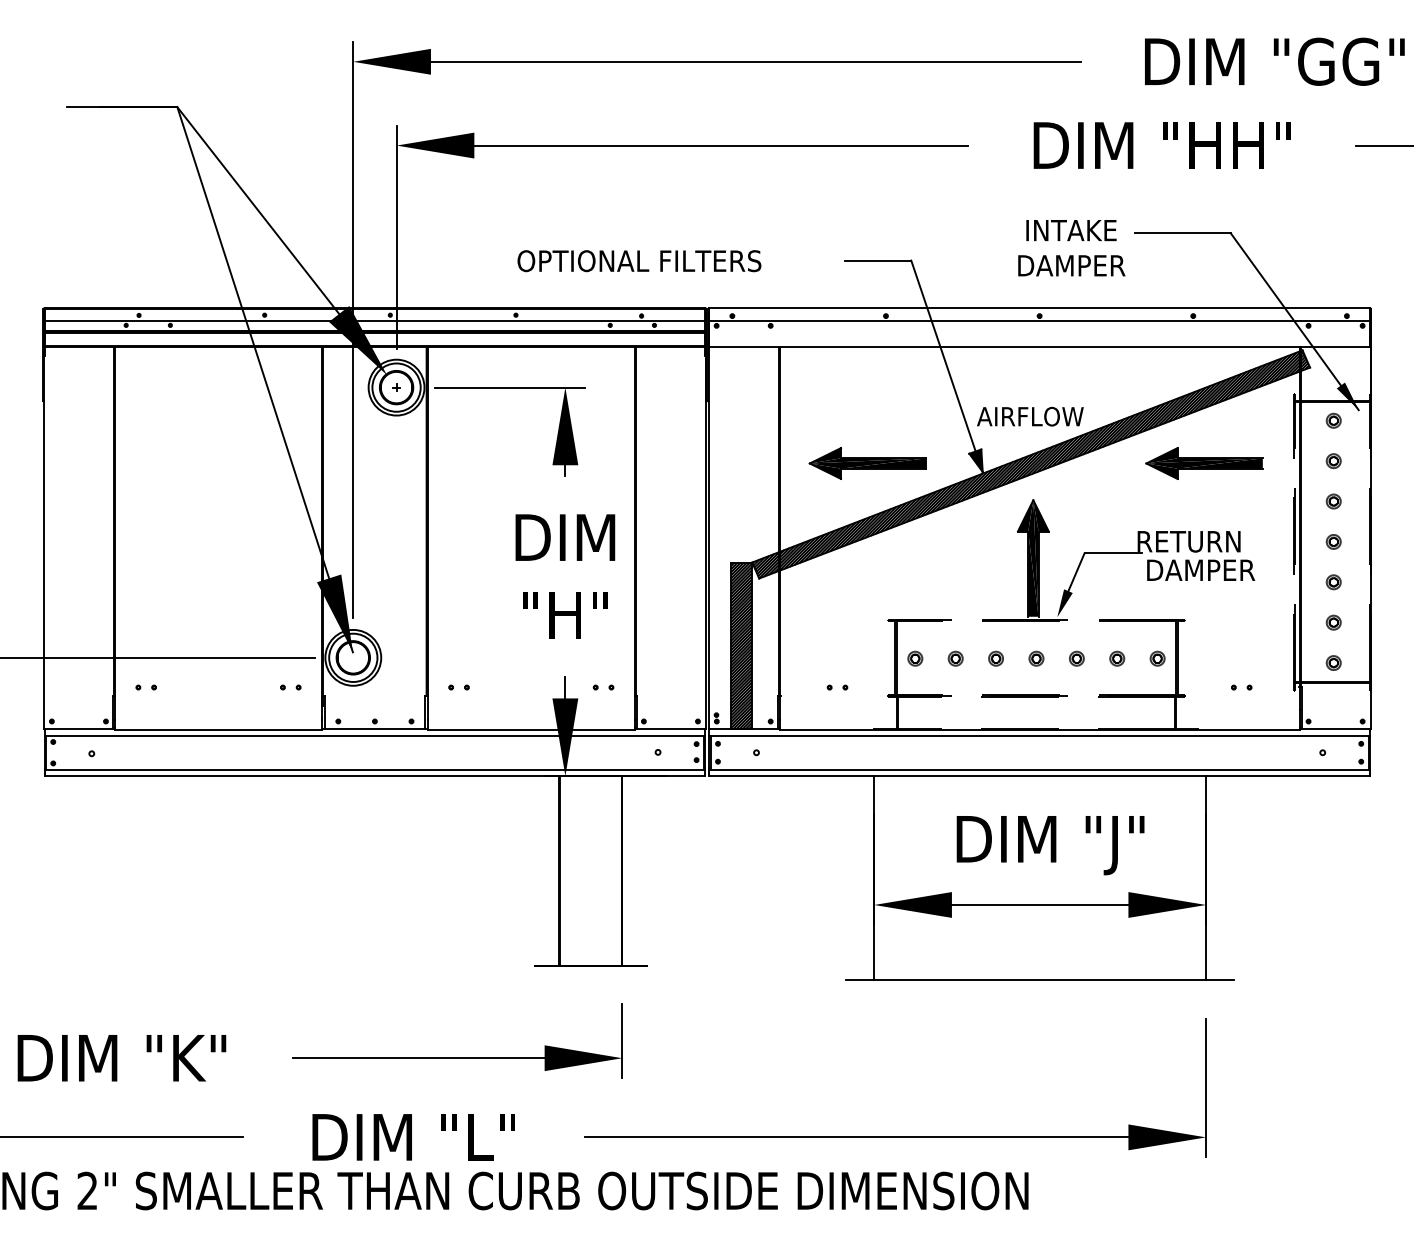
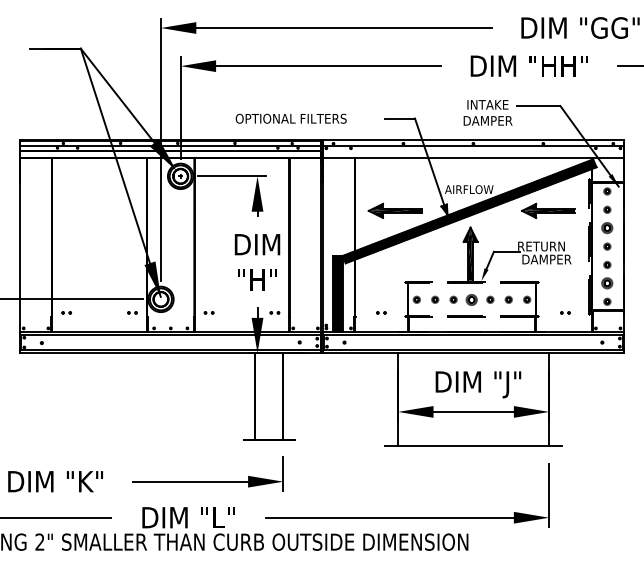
part: (1334, 502) -> (607, 228), size x1.6
part: (1334, 622) -> (607, 283), size x1.6
part: (1037, 658) -> (472, 299), size x1.6

